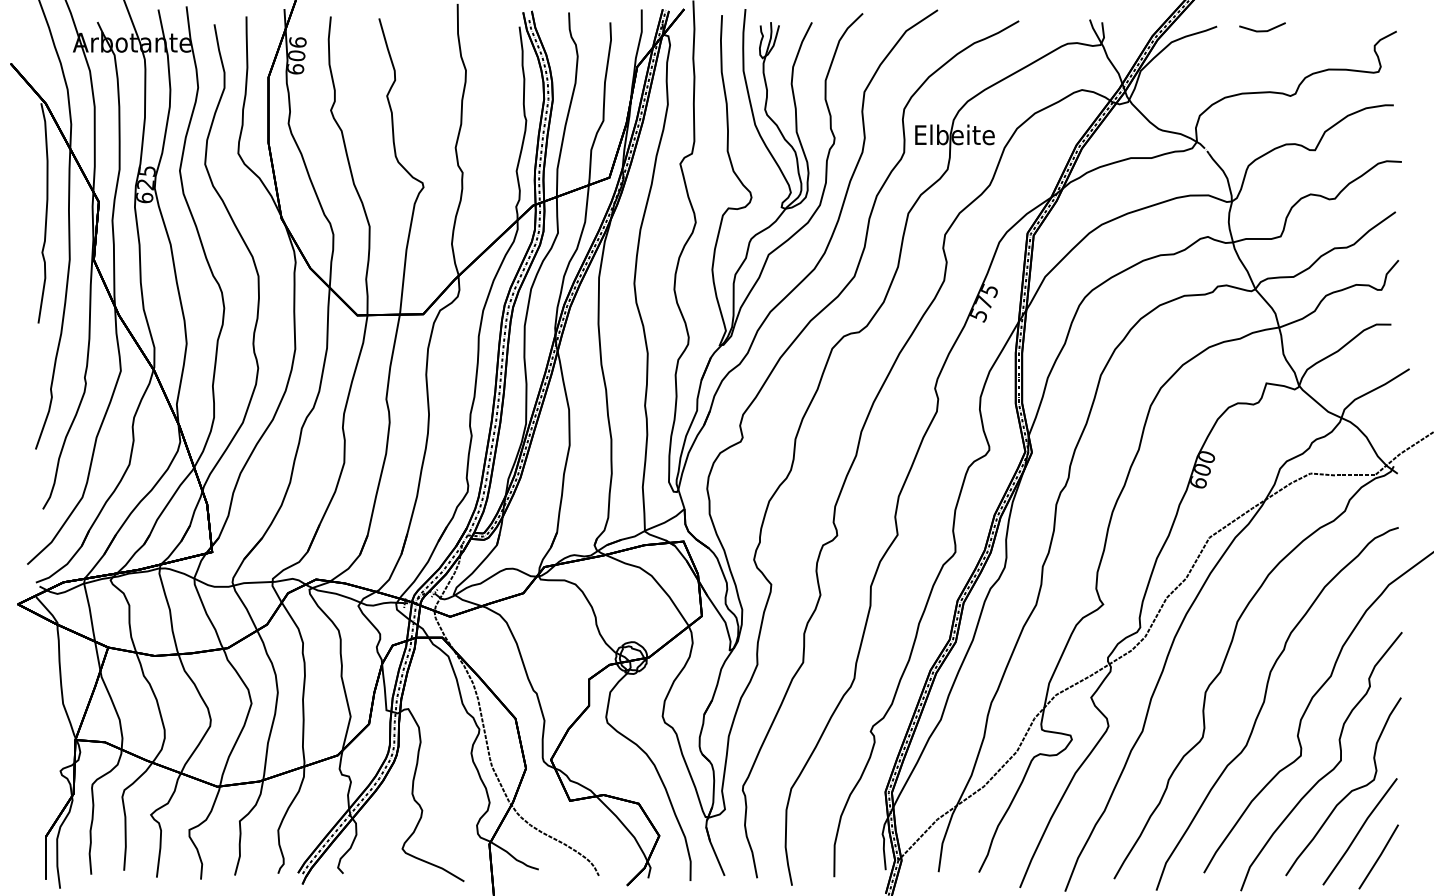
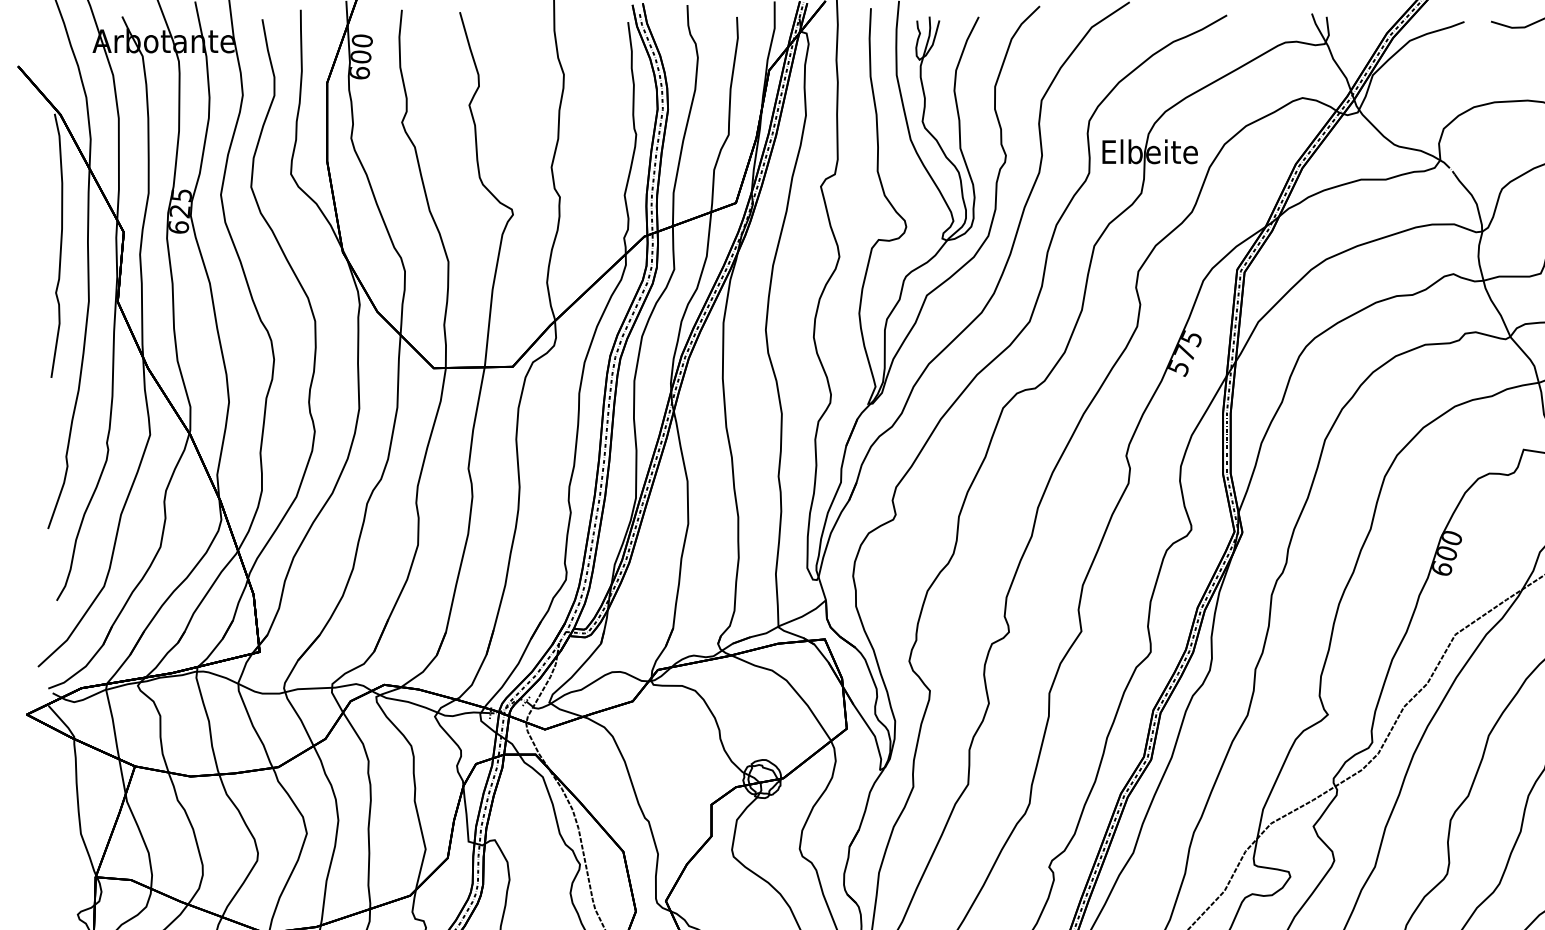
text: (297, 42) -> (361, 41), 606 -> 600

